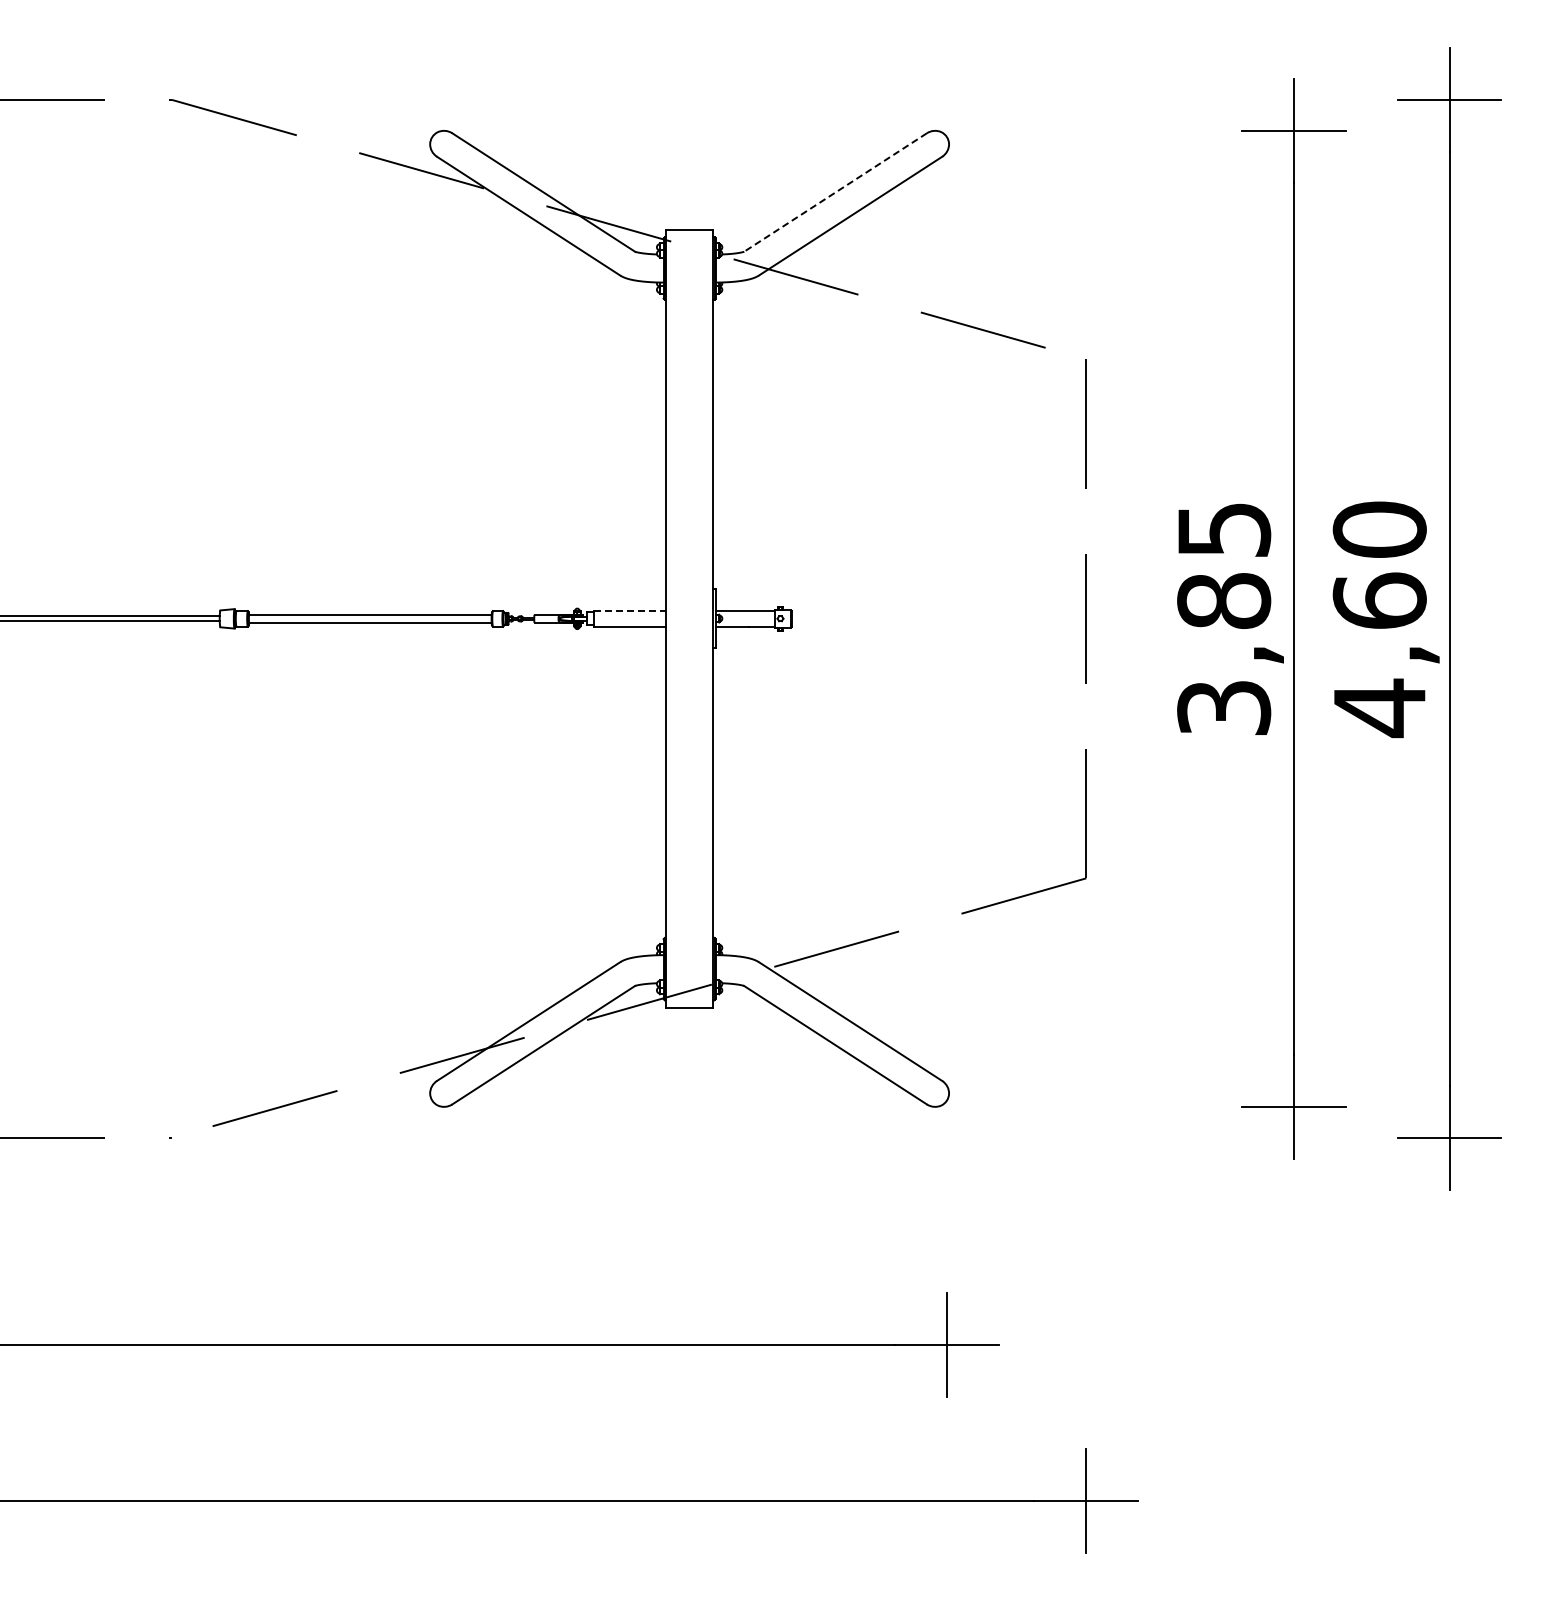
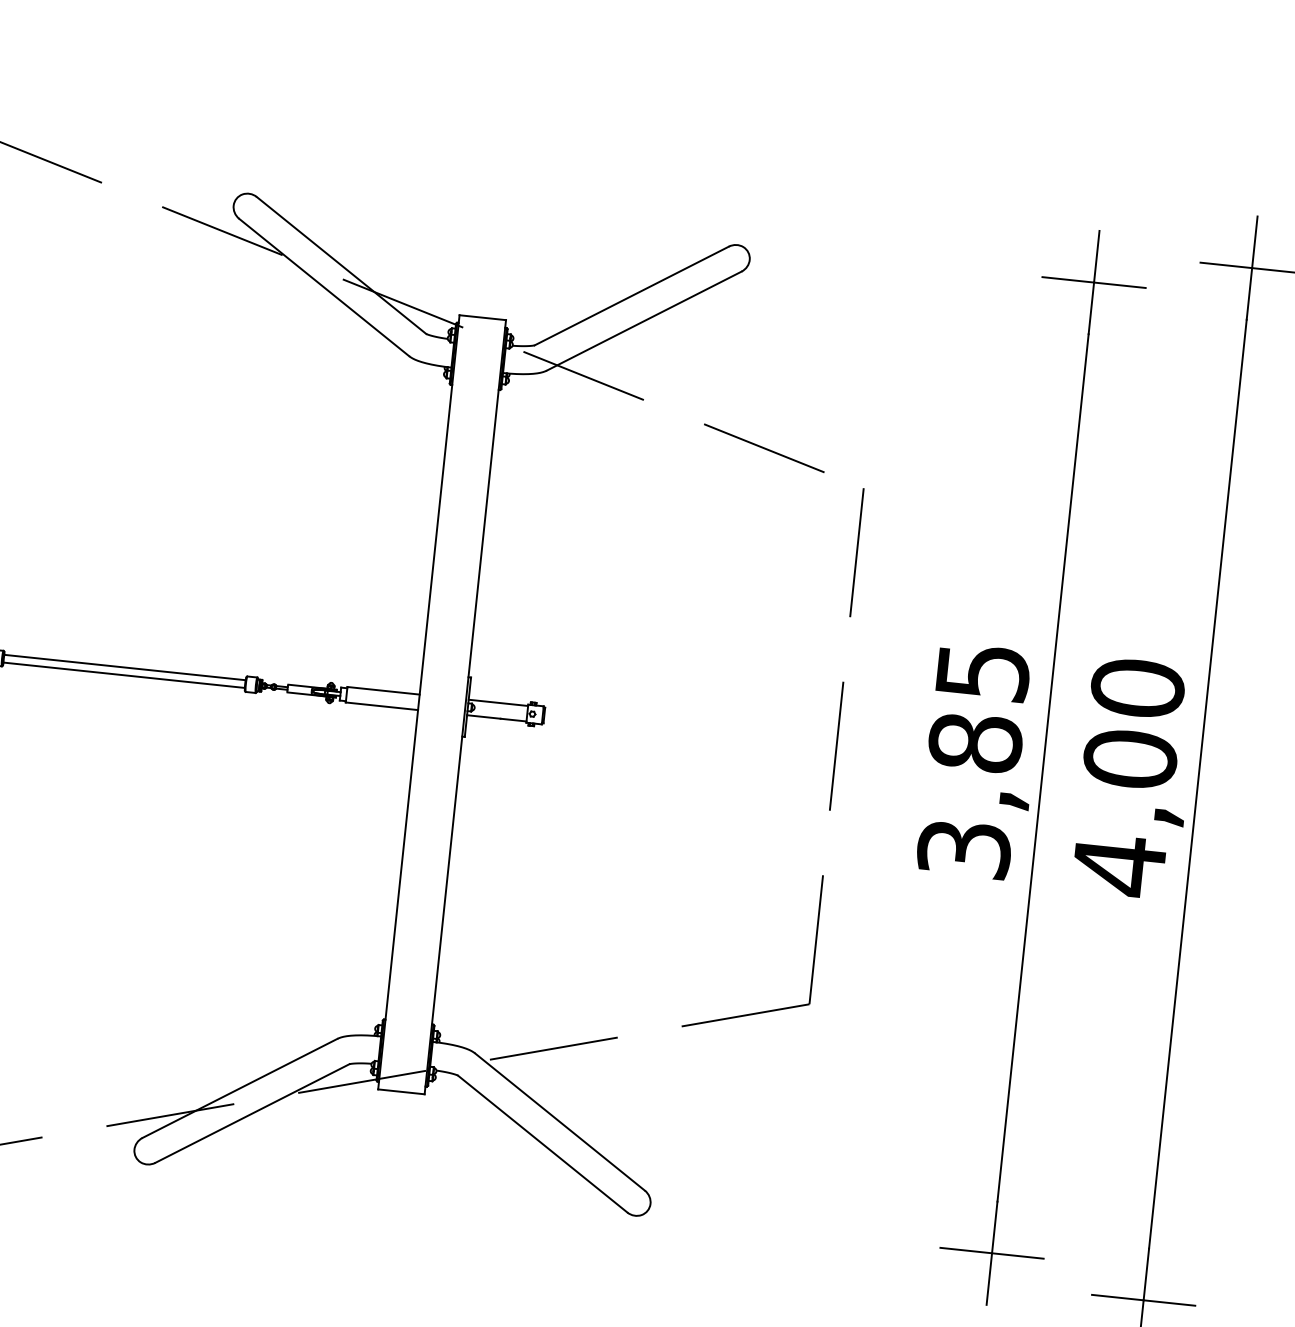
line: (835, 192) -> (631, 295), dashed -> solid
text: (1379, 600) -> (1130, 758), 4,60 -> 4,00
line: (630, 611) -> (384, 691), dashed -> solid

